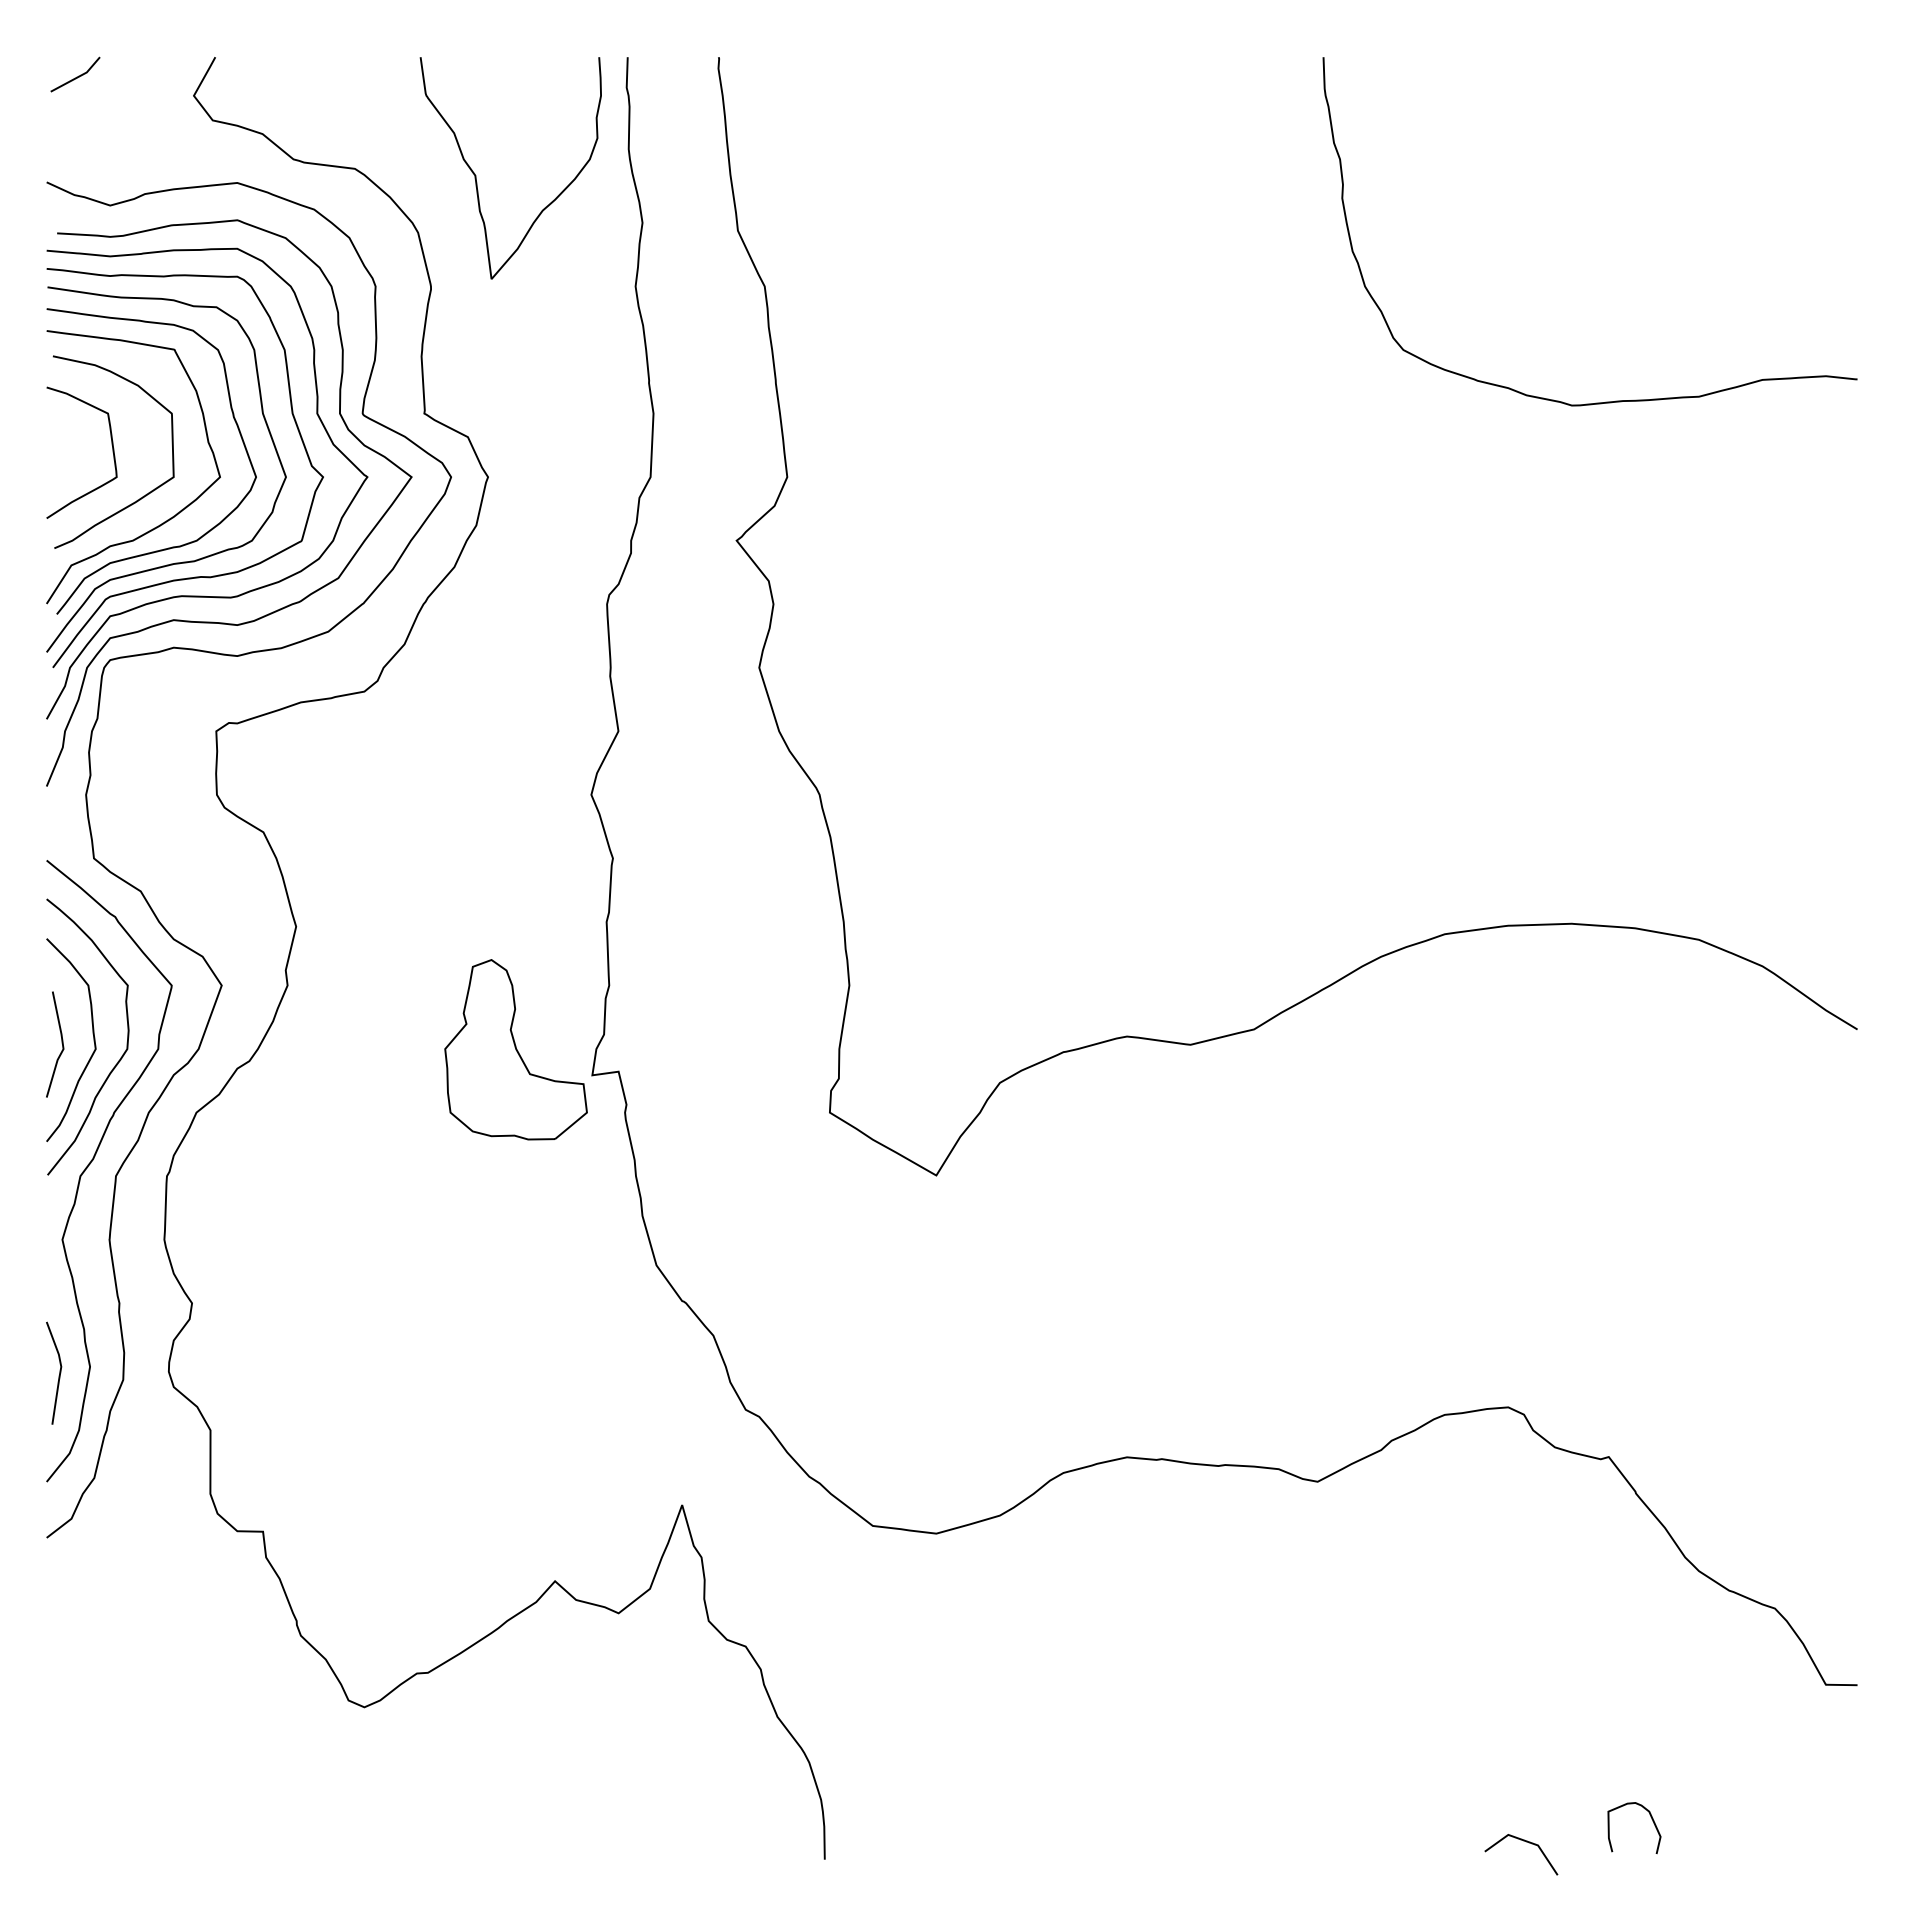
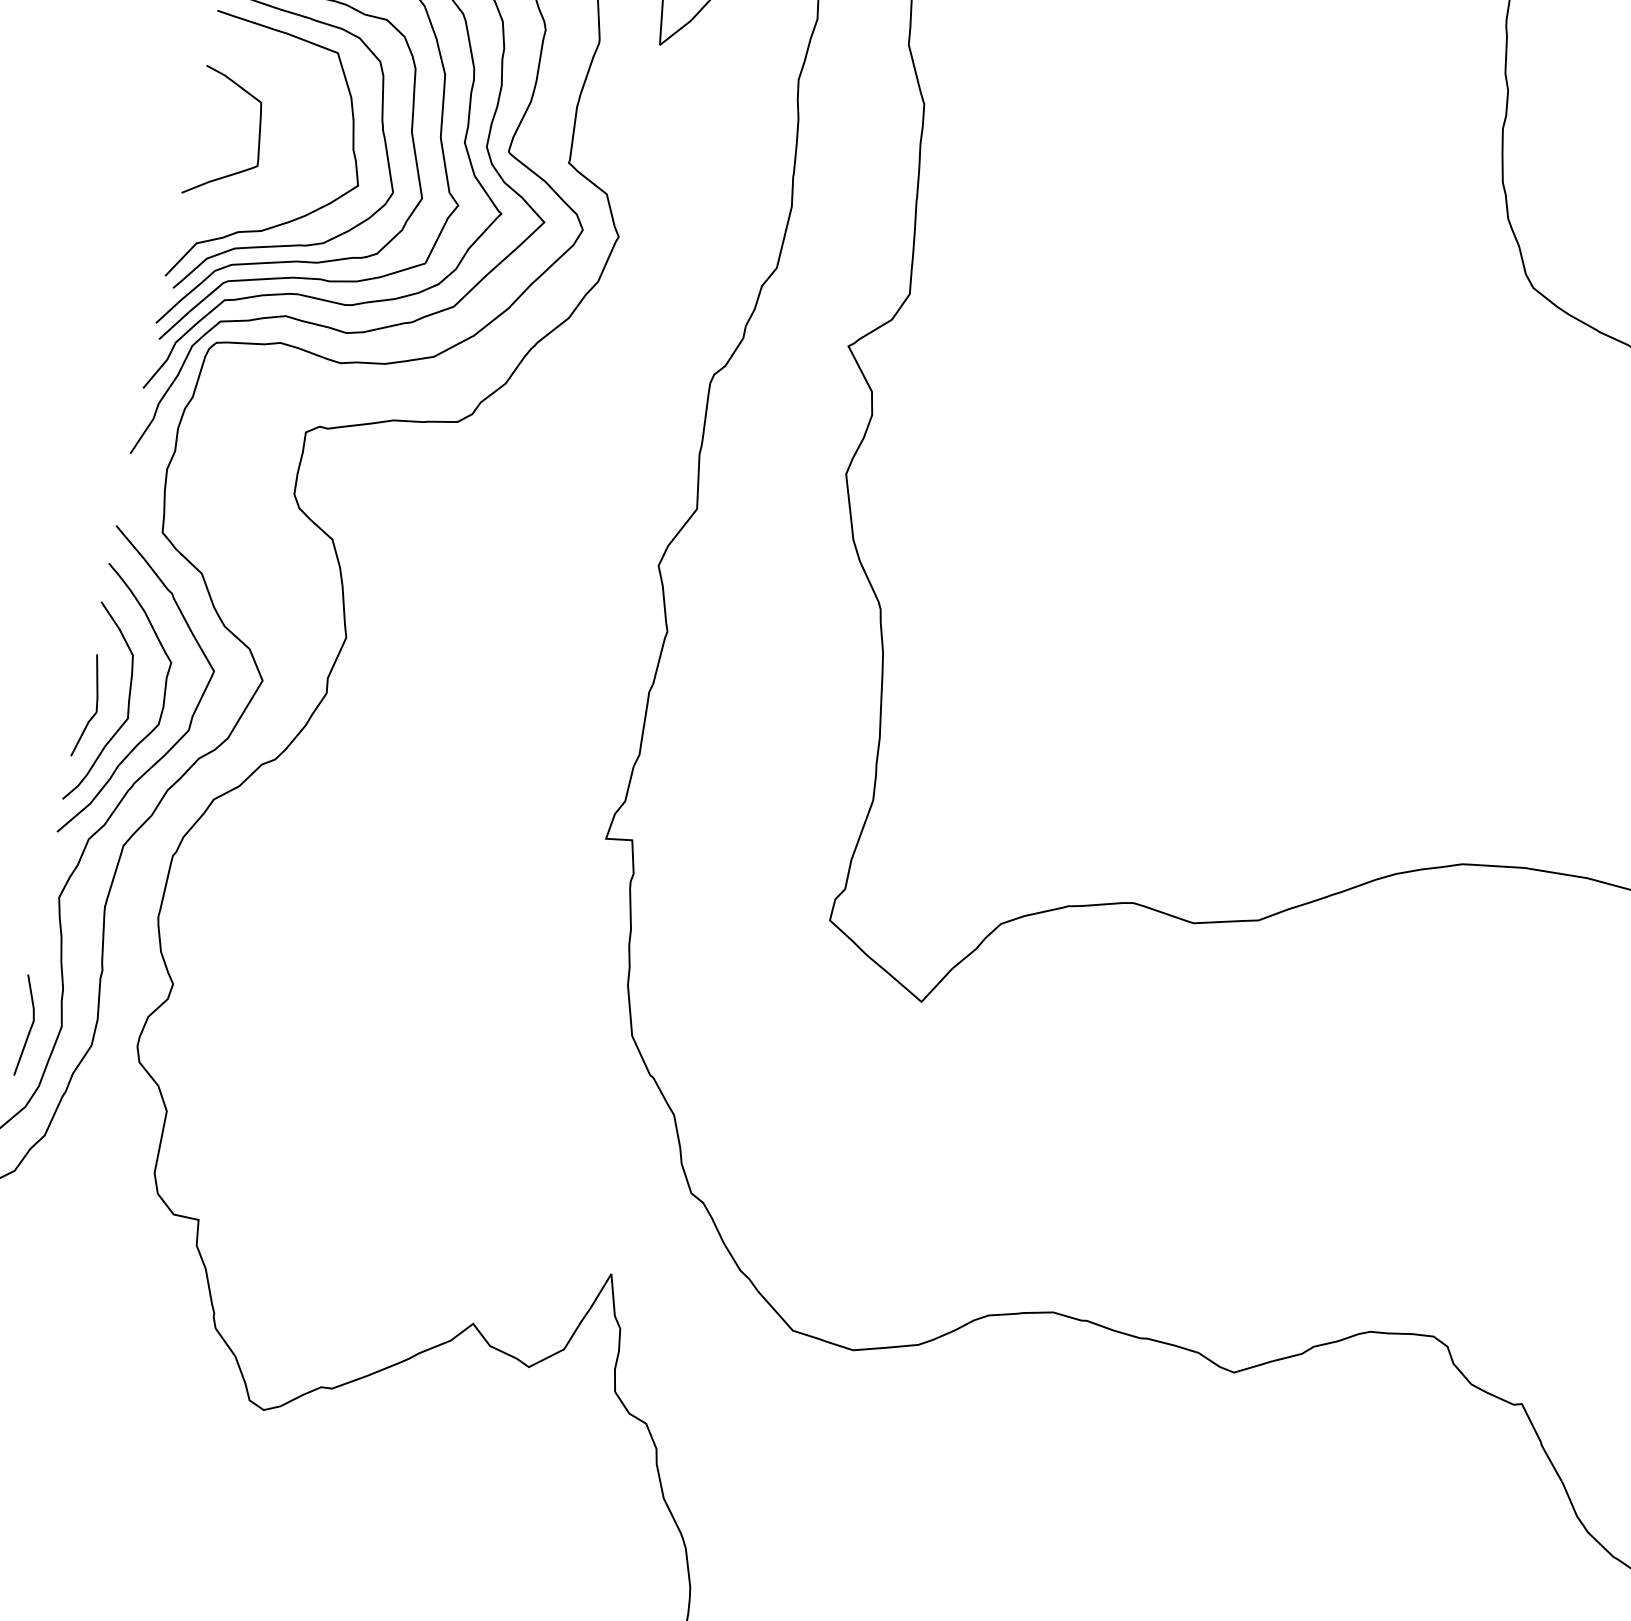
curve: (143, 495) -> (280, 189), removed
part: (515, 1049) -> (536, 799), removed

